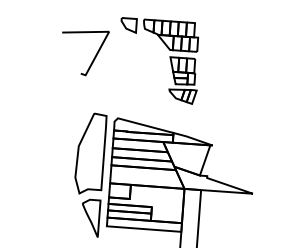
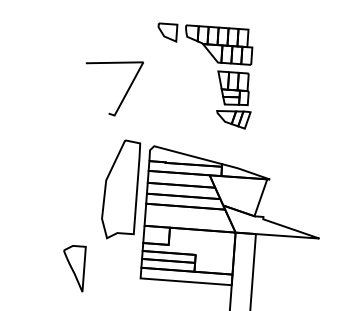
curve: (93, 58) -> (124, 94), moved
part: (91, 218) -> (74, 268), moved

